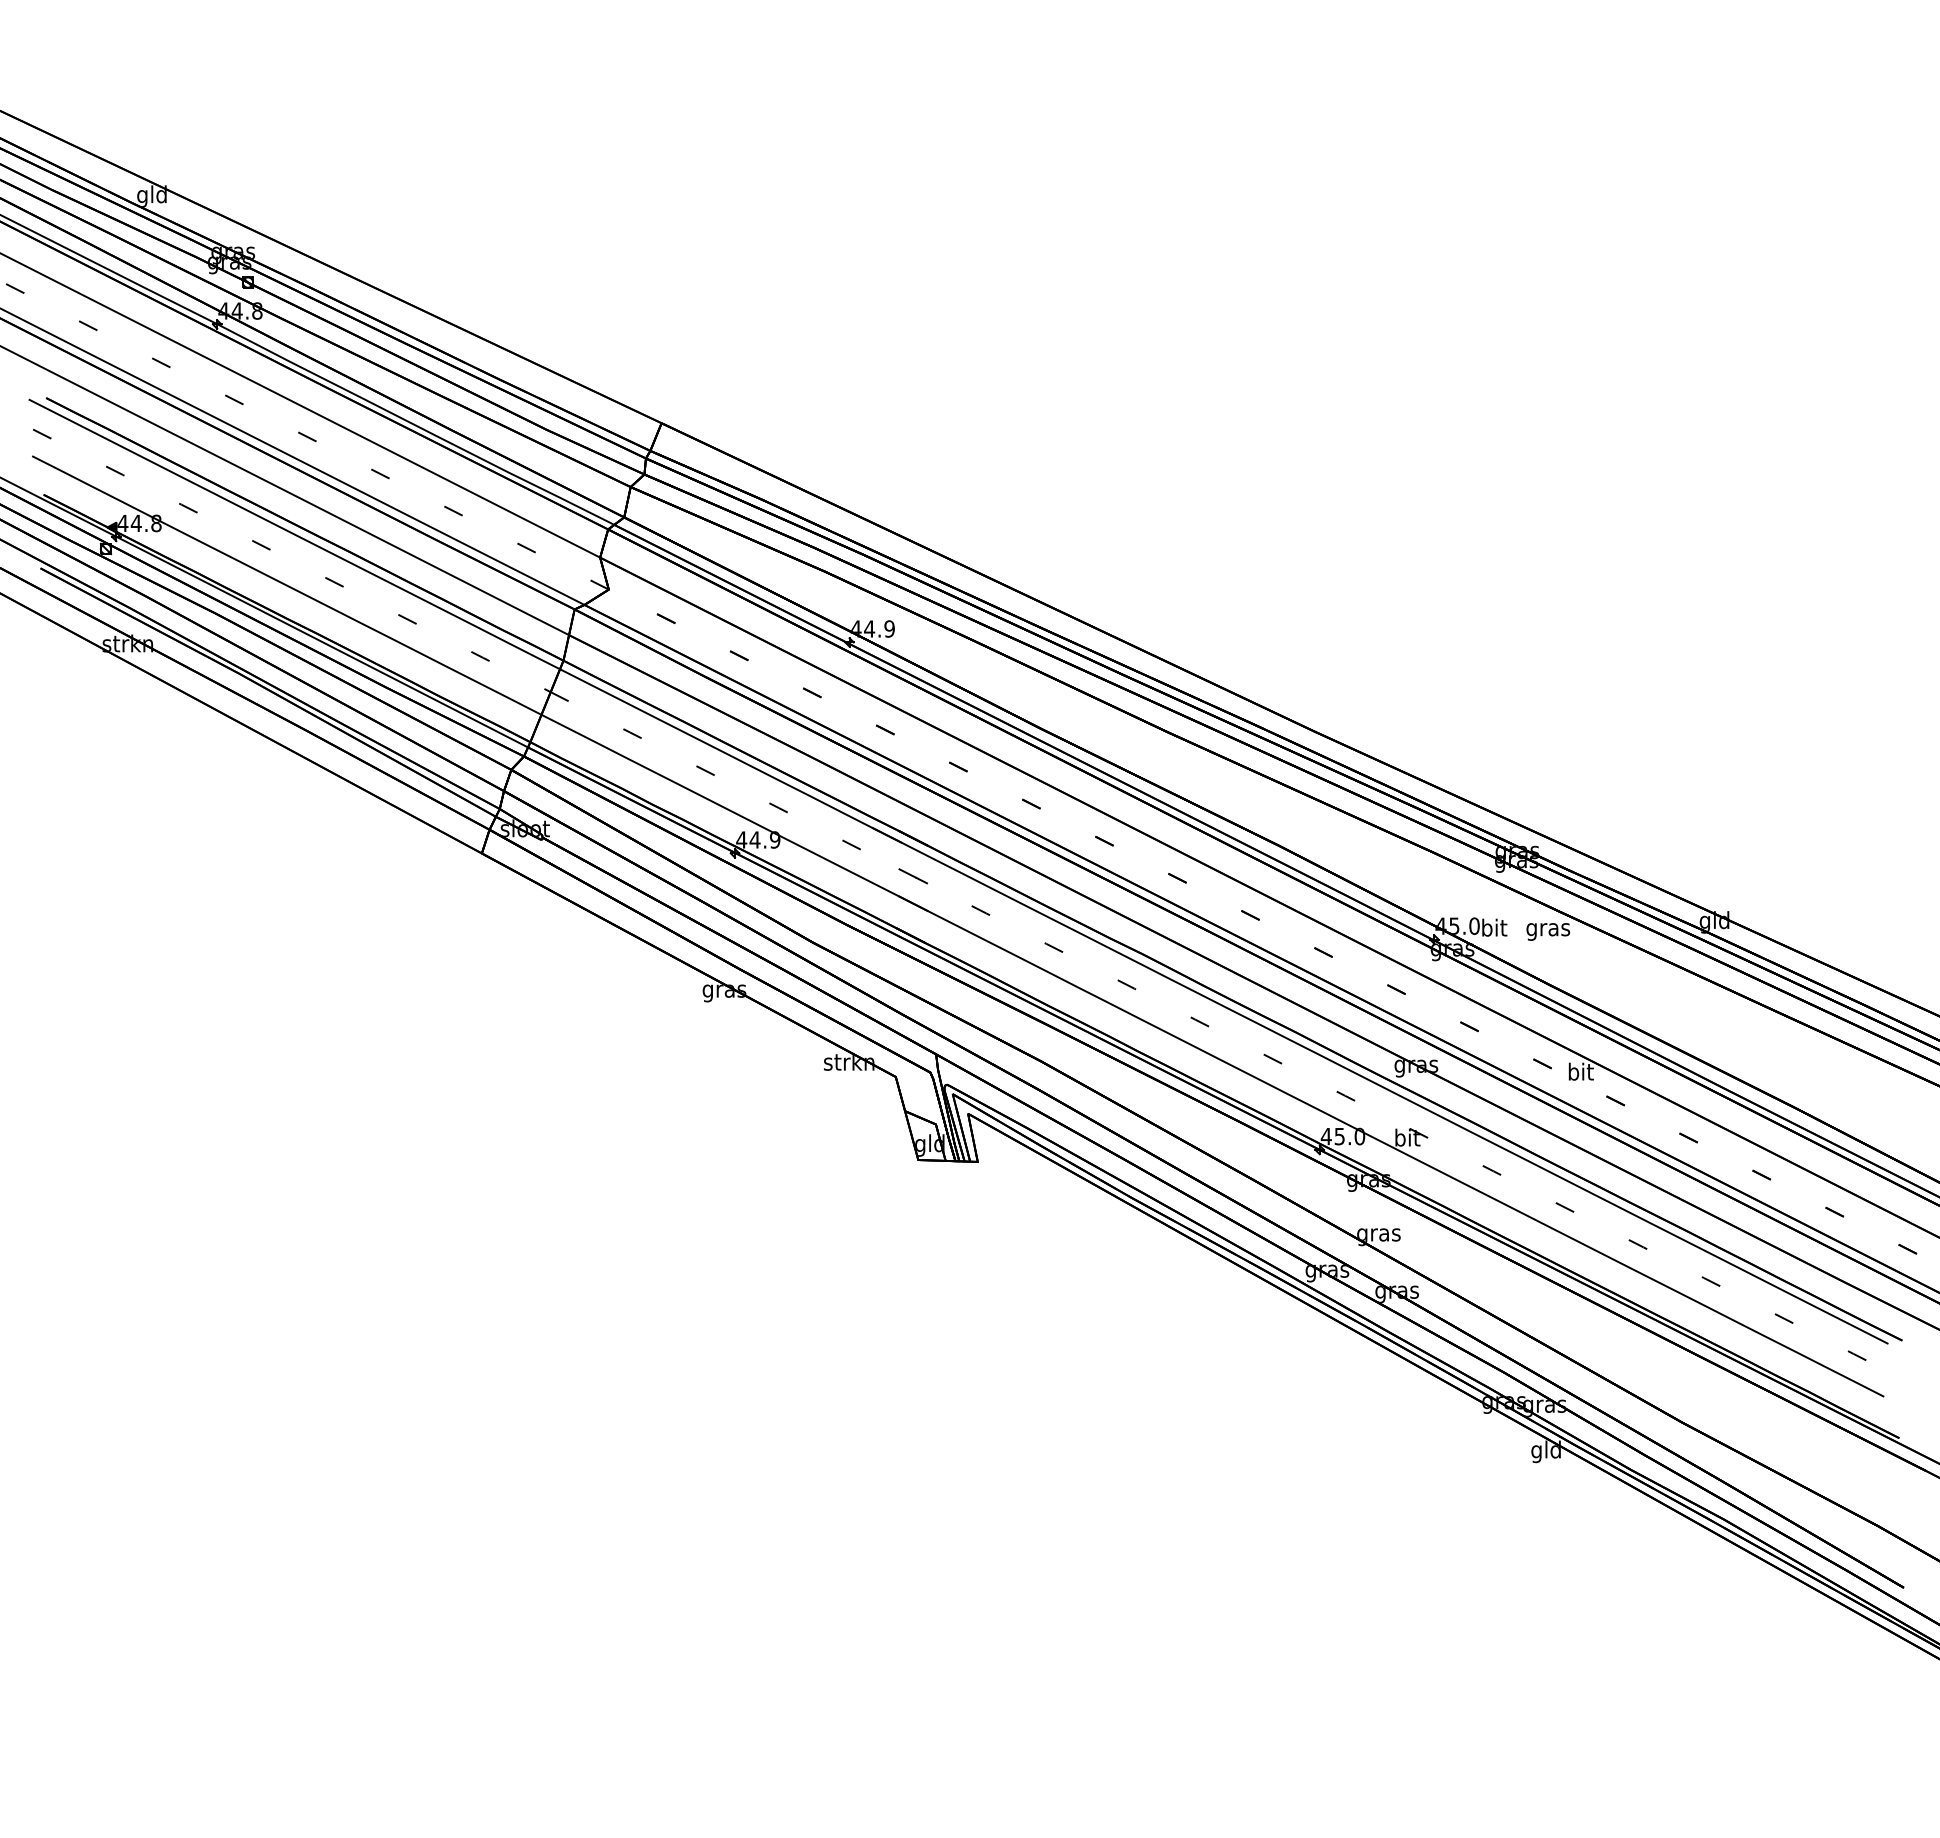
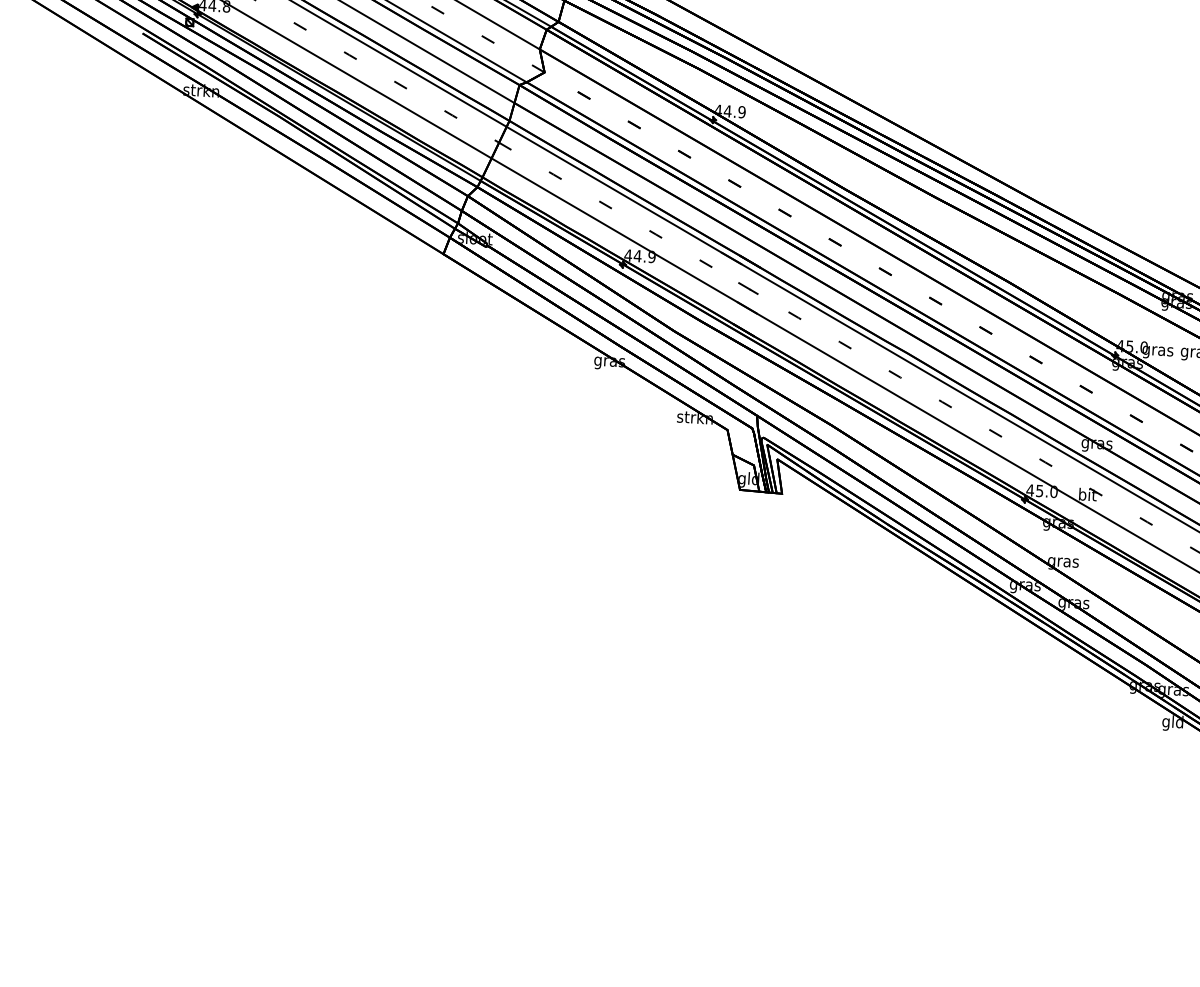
text: (1493, 929) -> (1157, 350), bit -> gras

